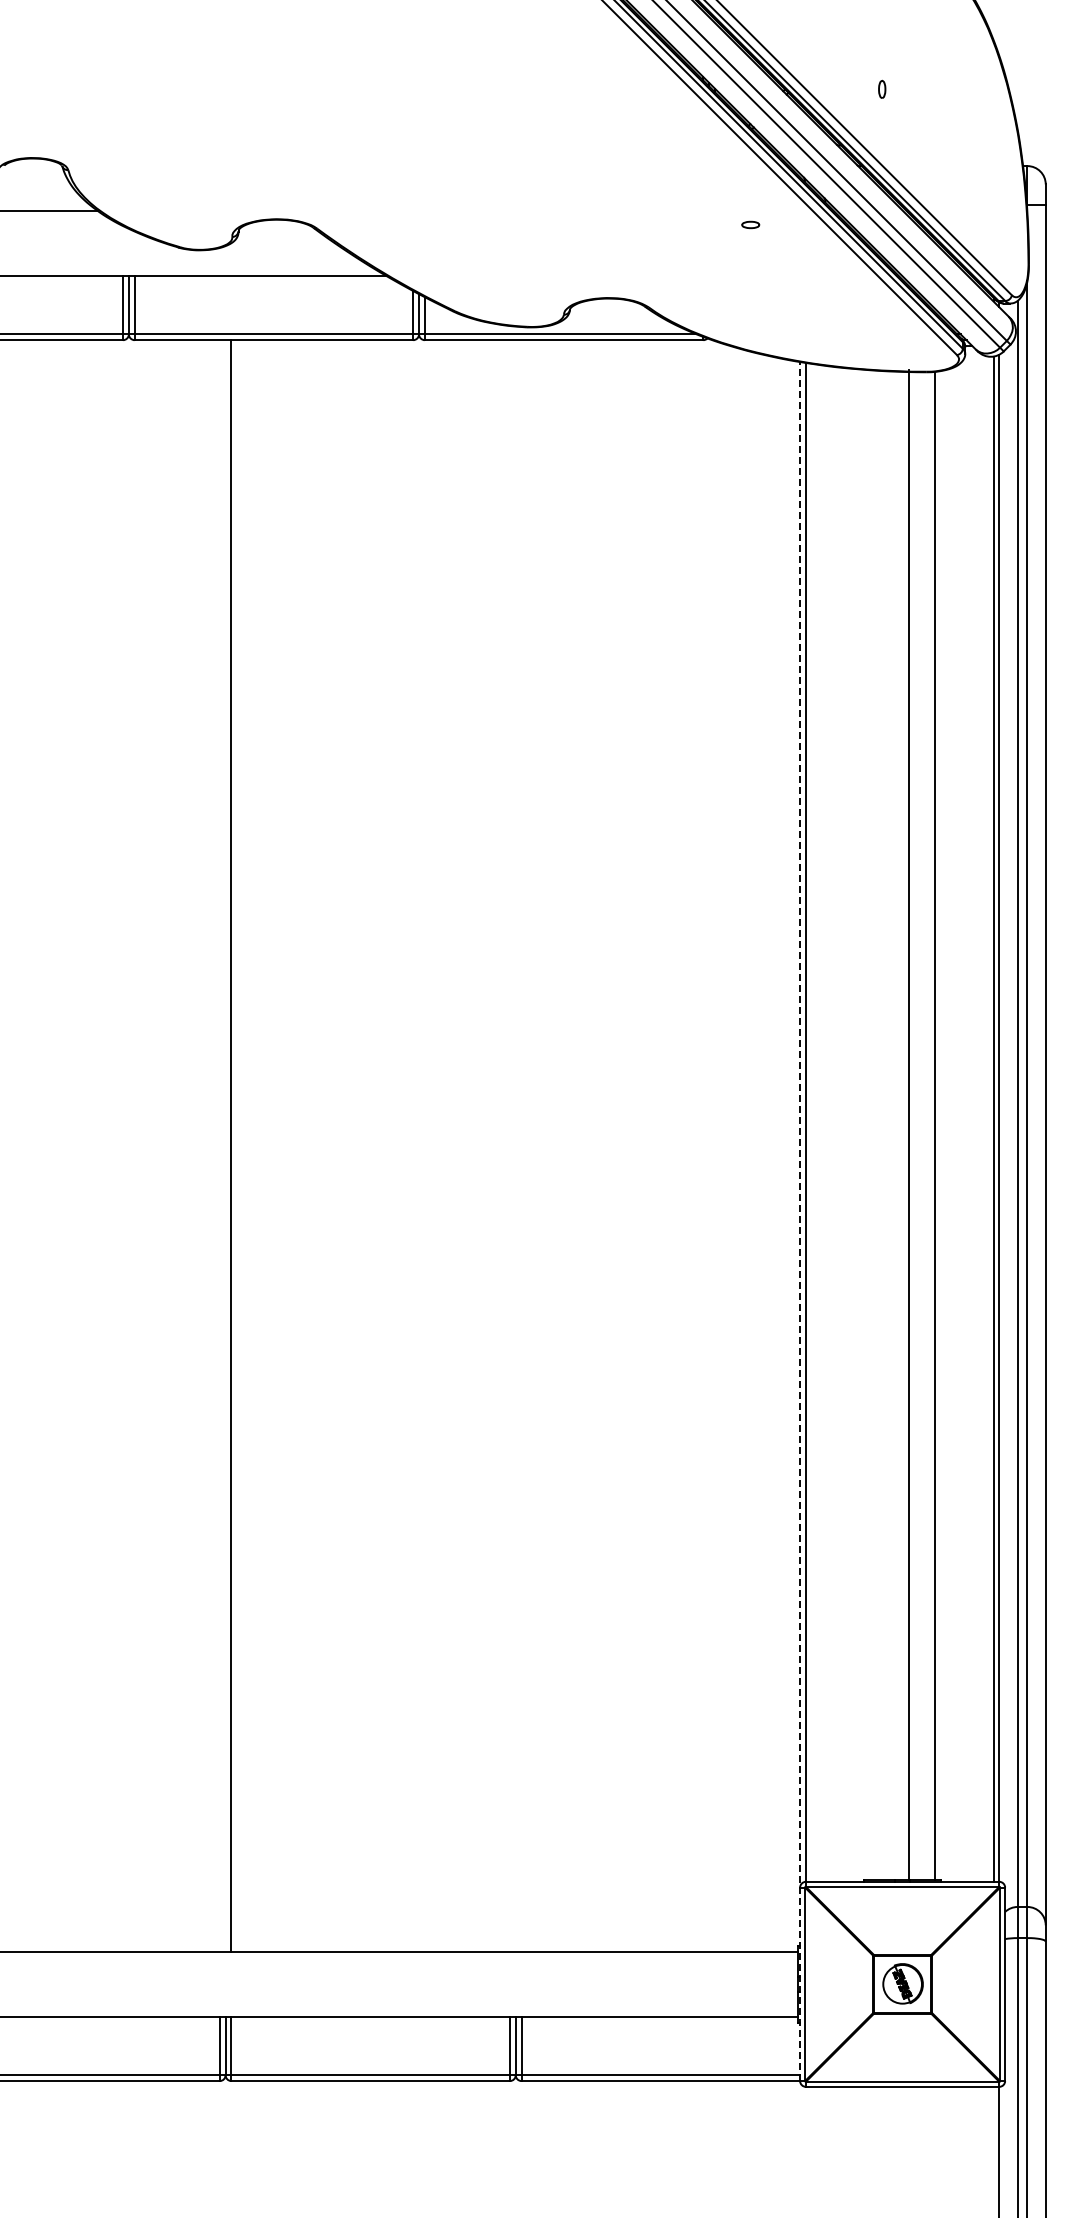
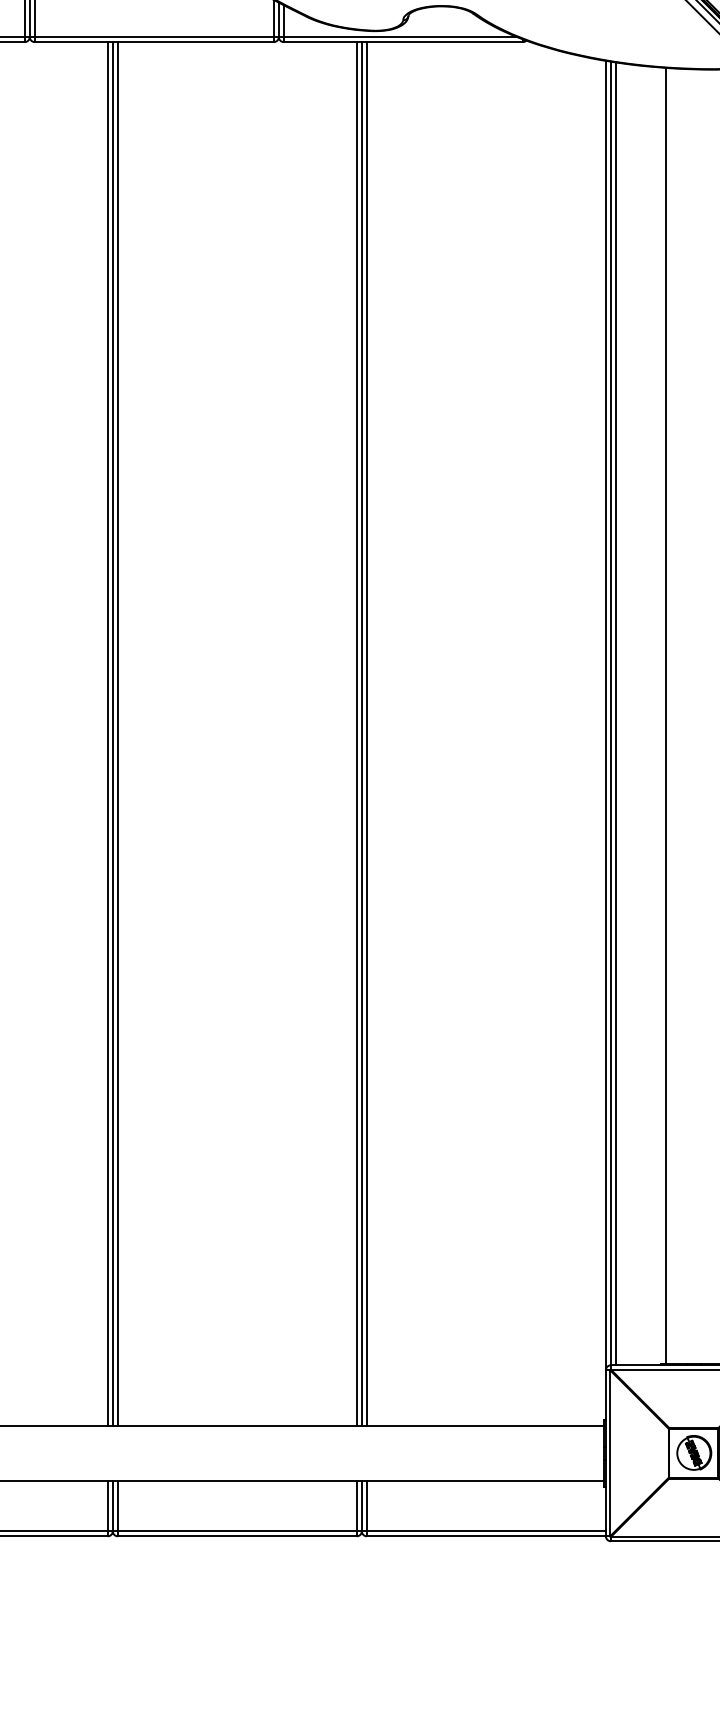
line: (811, 1122) -> (615, 713), added
line: (909, 1124) -> (666, 715), moved
line: (219, 1146) -> (107, 734), added
line: (225, 1146) -> (112, 734), added
line: (509, 1146) -> (356, 734), added
line: (515, 1146) -> (361, 734), added
line: (521, 1146) -> (366, 734), added
line: (800, 1221) -> (606, 798), dashed -> solid

